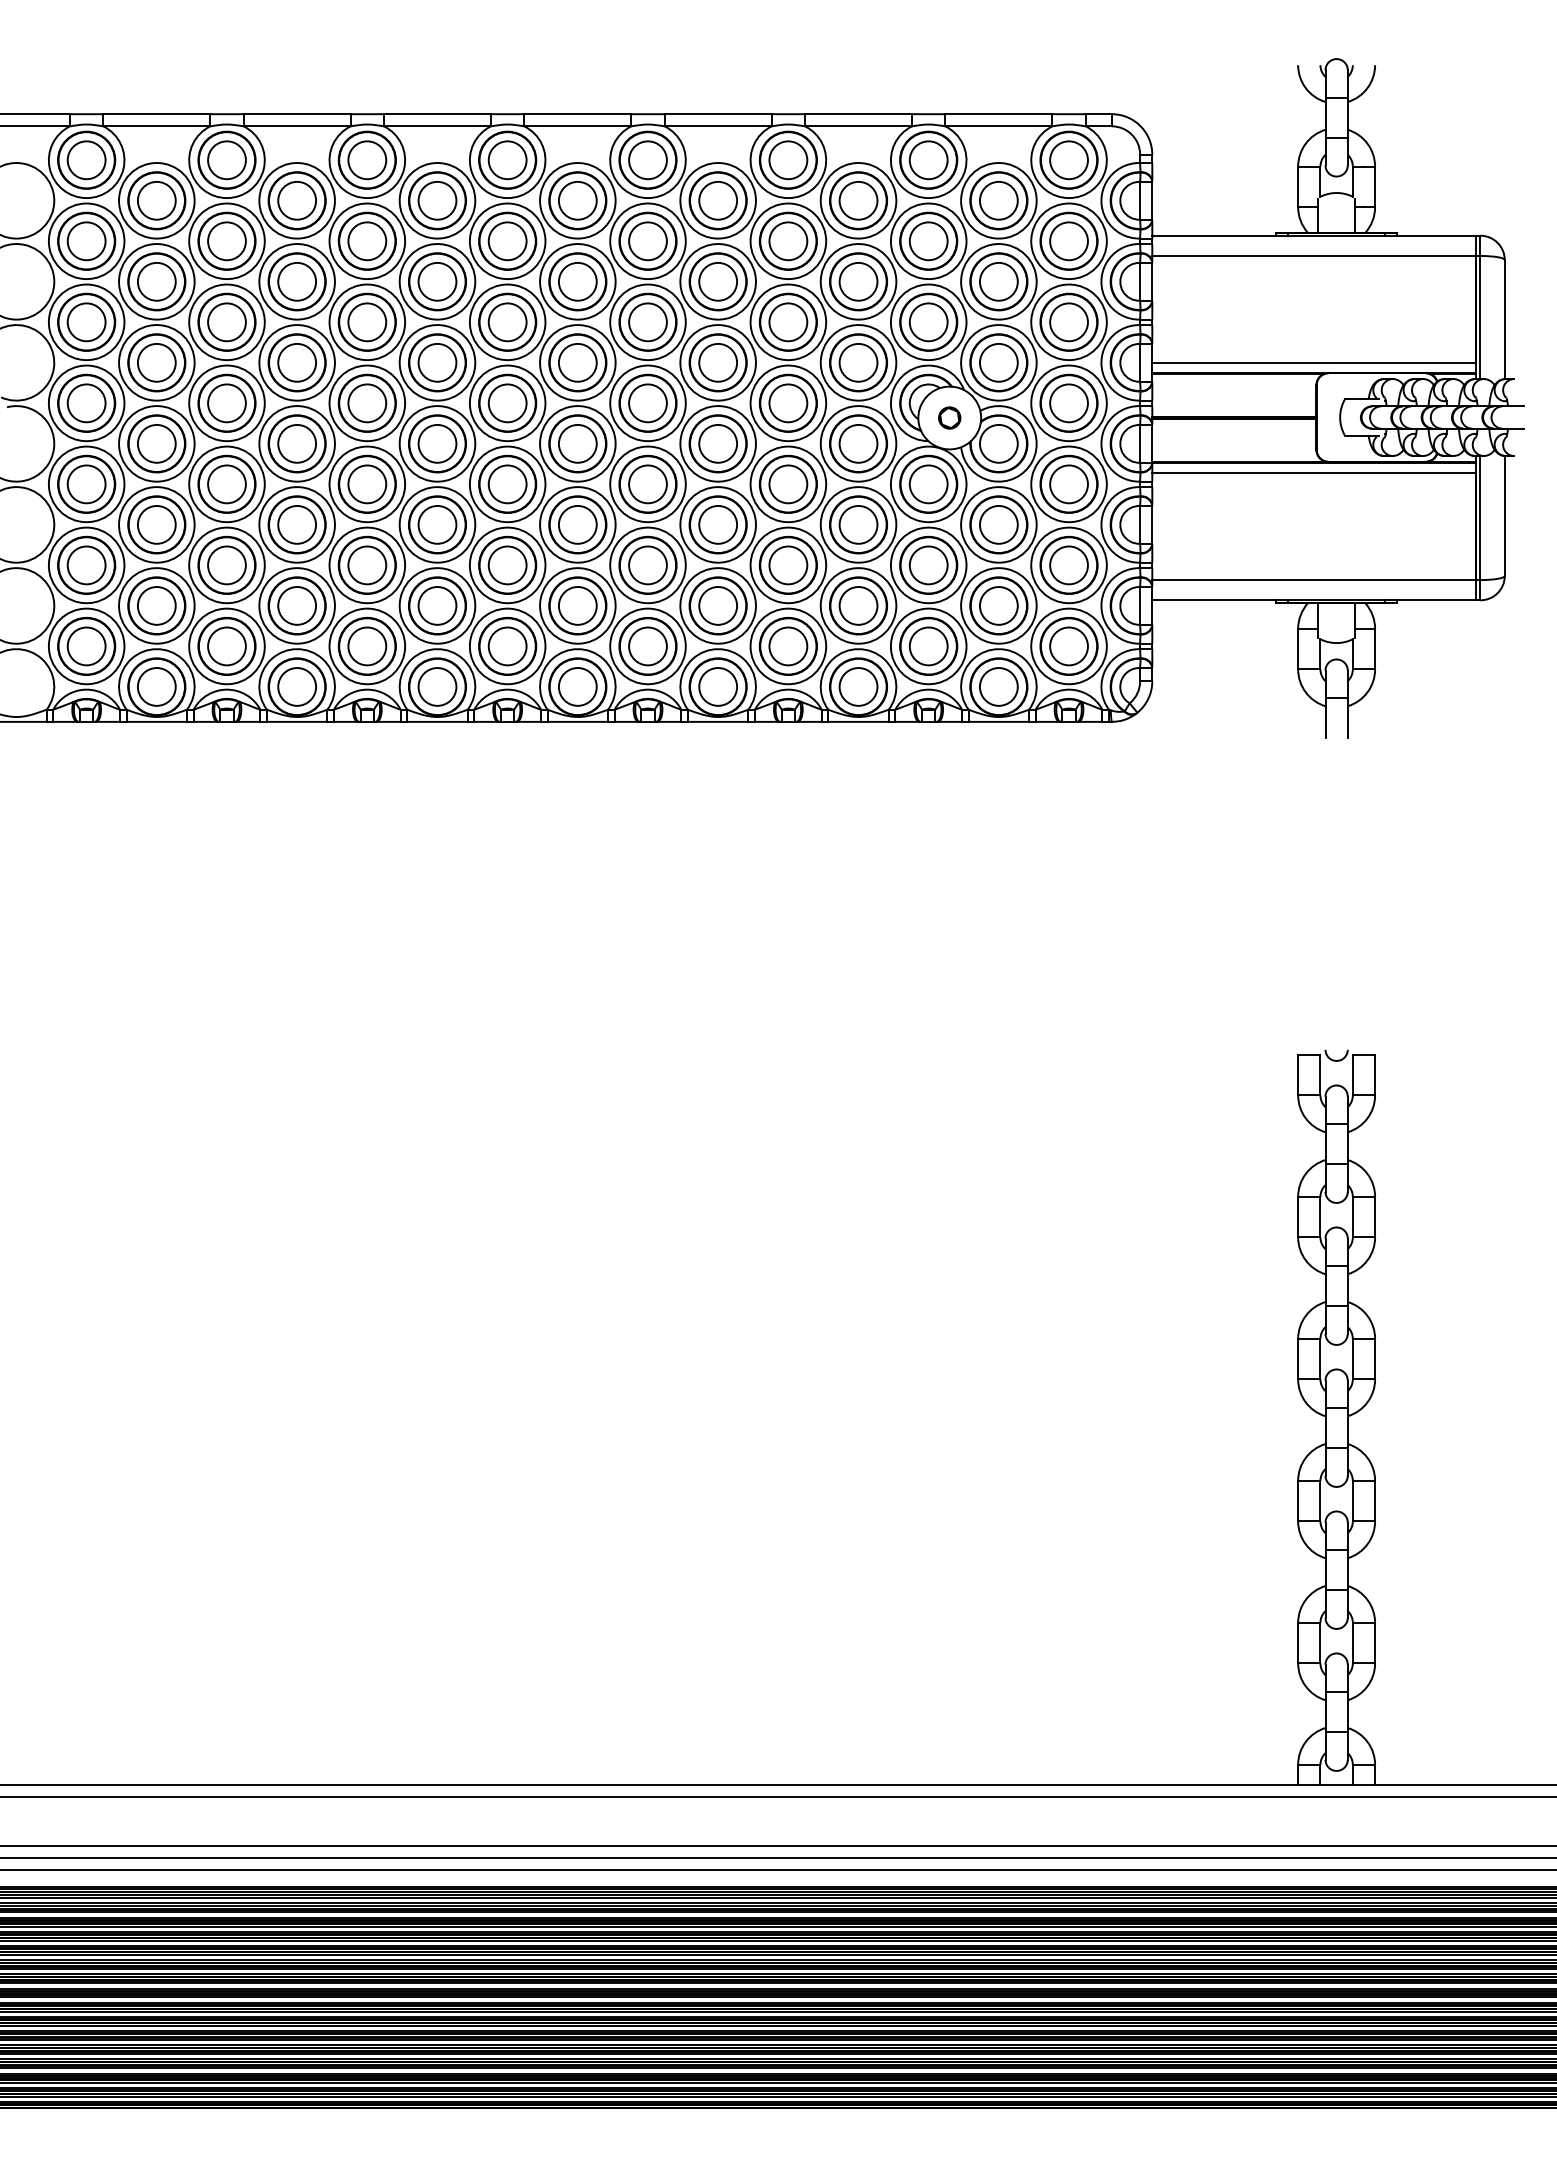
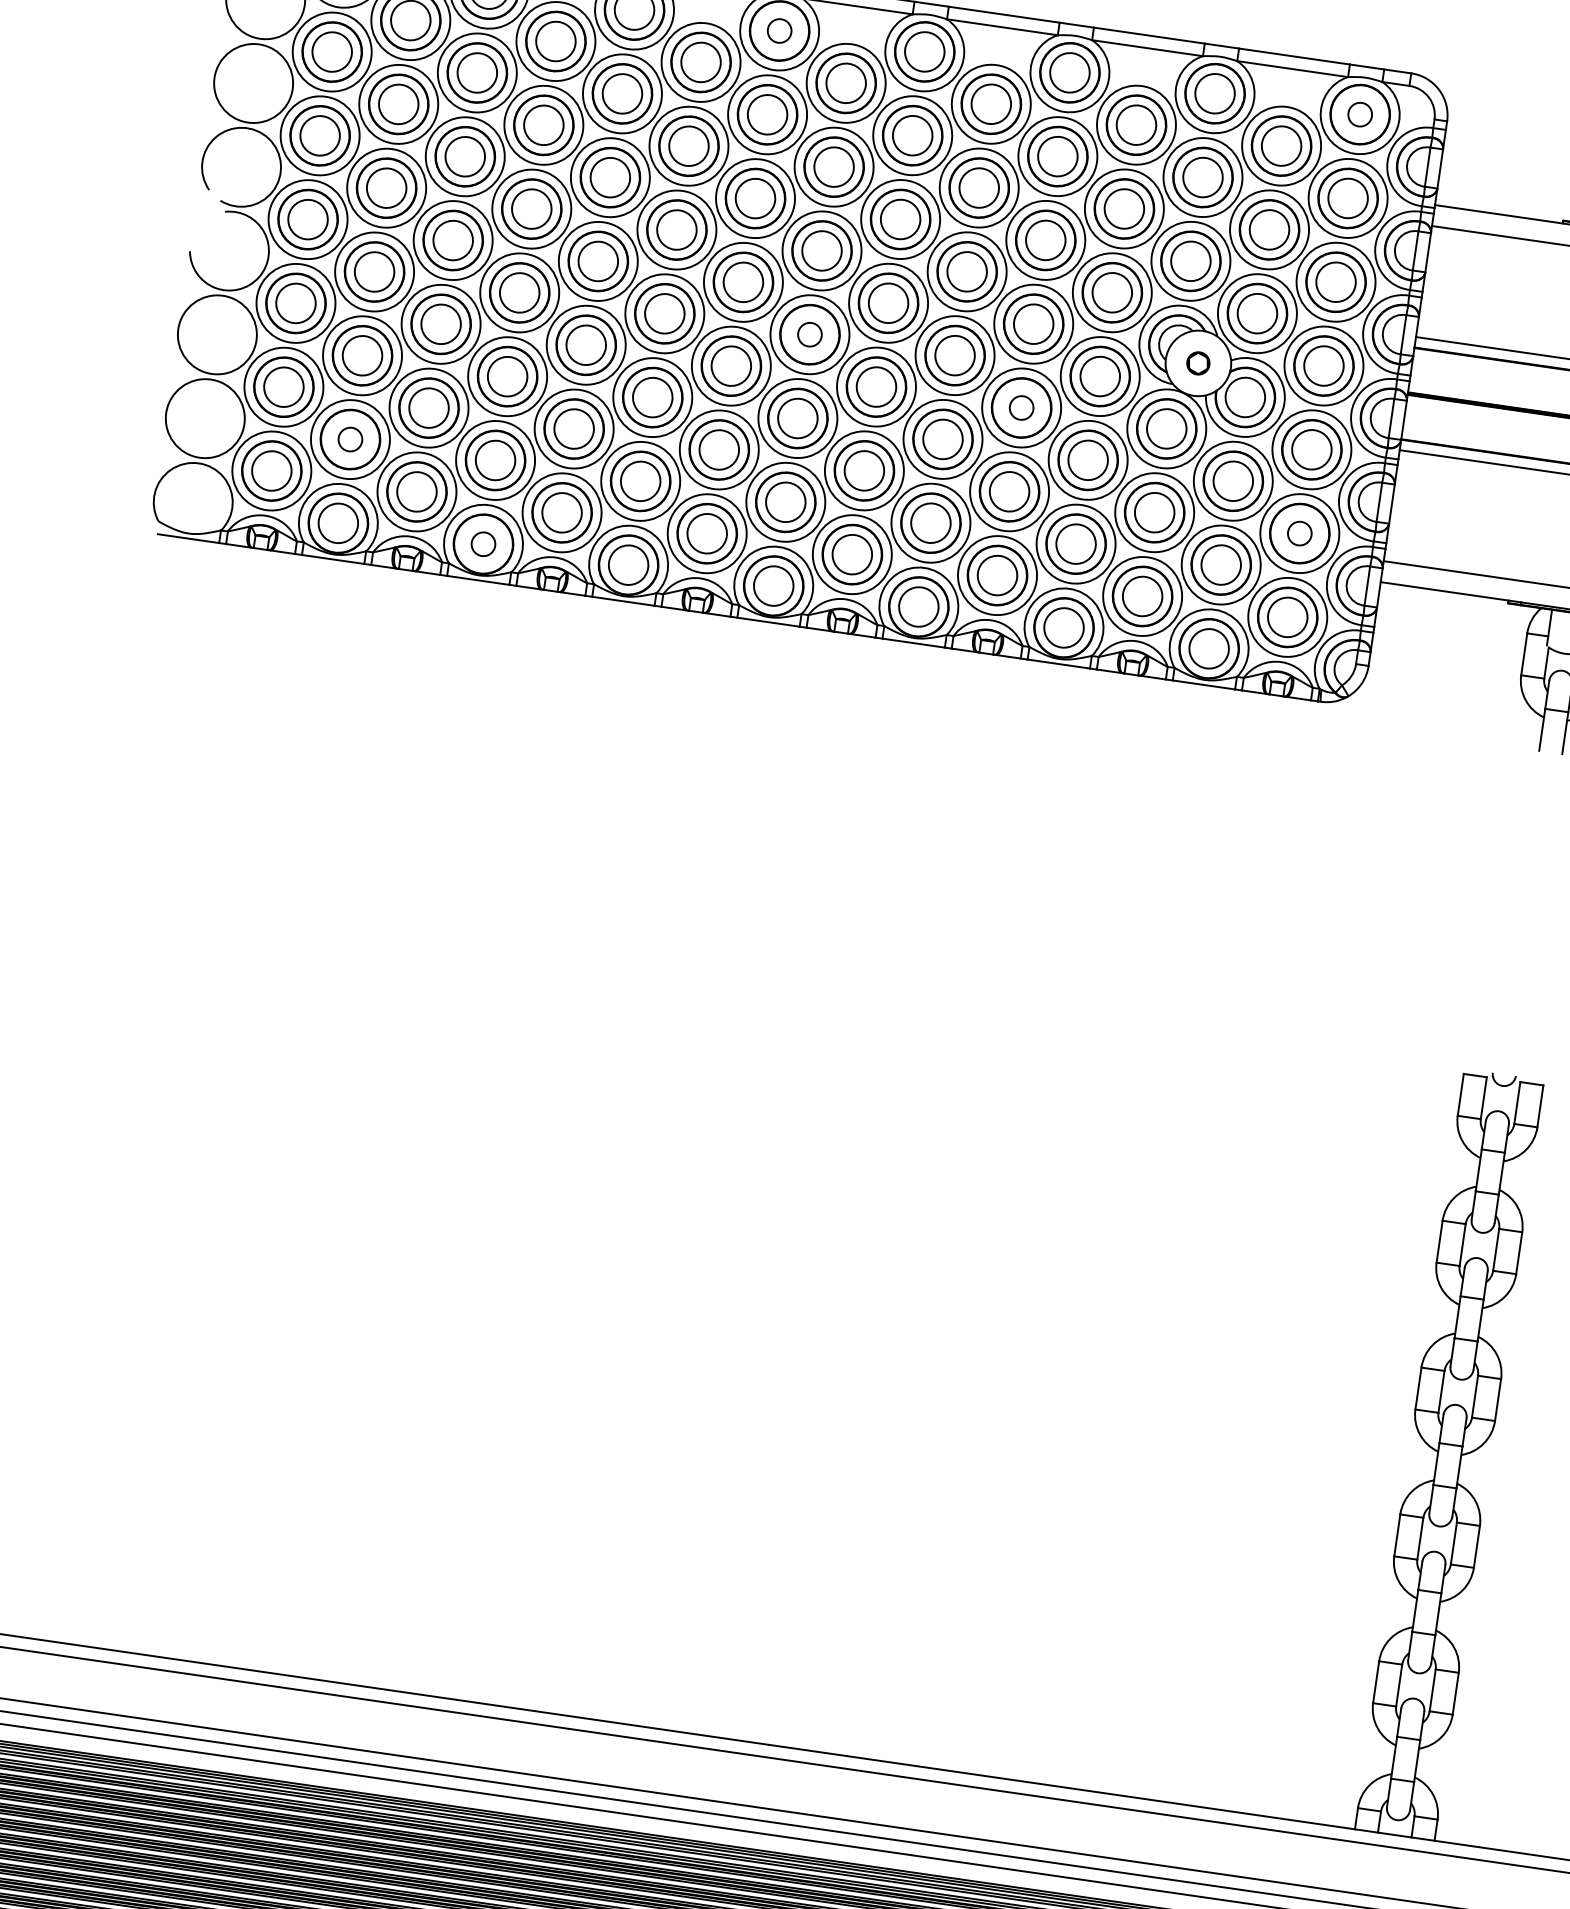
circle: (507, 160) -> (779, 31), size x0.6
circle: (1068, 160) -> (1359, 114), size x0.6
circle: (577, 443) -> (809, 334), size x0.6
circle: (788, 484) -> (1021, 408), size x0.6
circle: (1068, 565) -> (1299, 533), size x0.6
circle: (156, 605) -> (350, 439), size x0.6
circle: (297, 686) -> (483, 543), size x0.6

